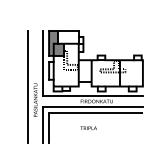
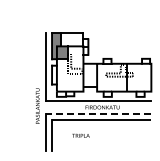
line: (28, 87) -> (30, 92), removed
line: (92, 107) -> (98, 113), solid -> dashed
text: (88, 127) -> (80, 135), moved

